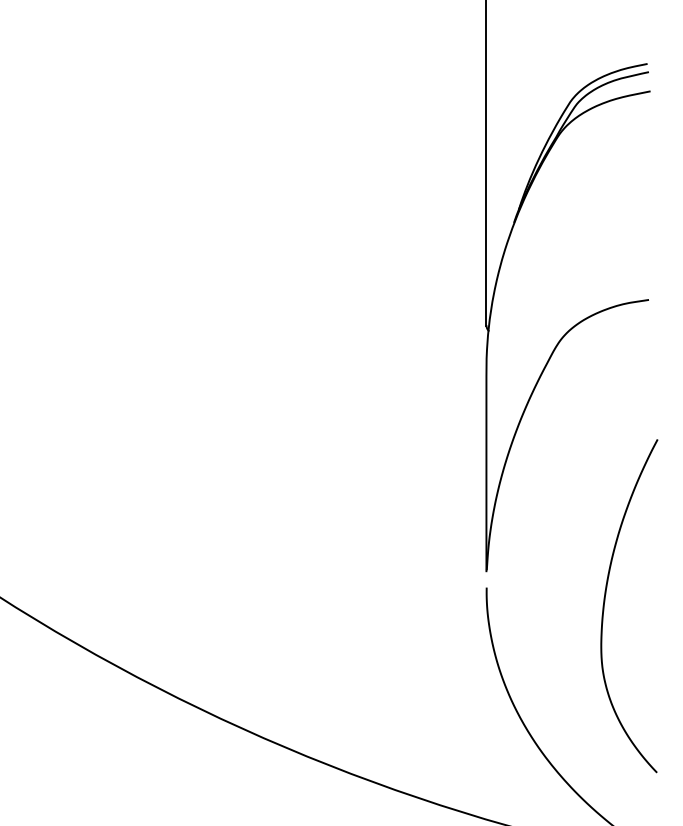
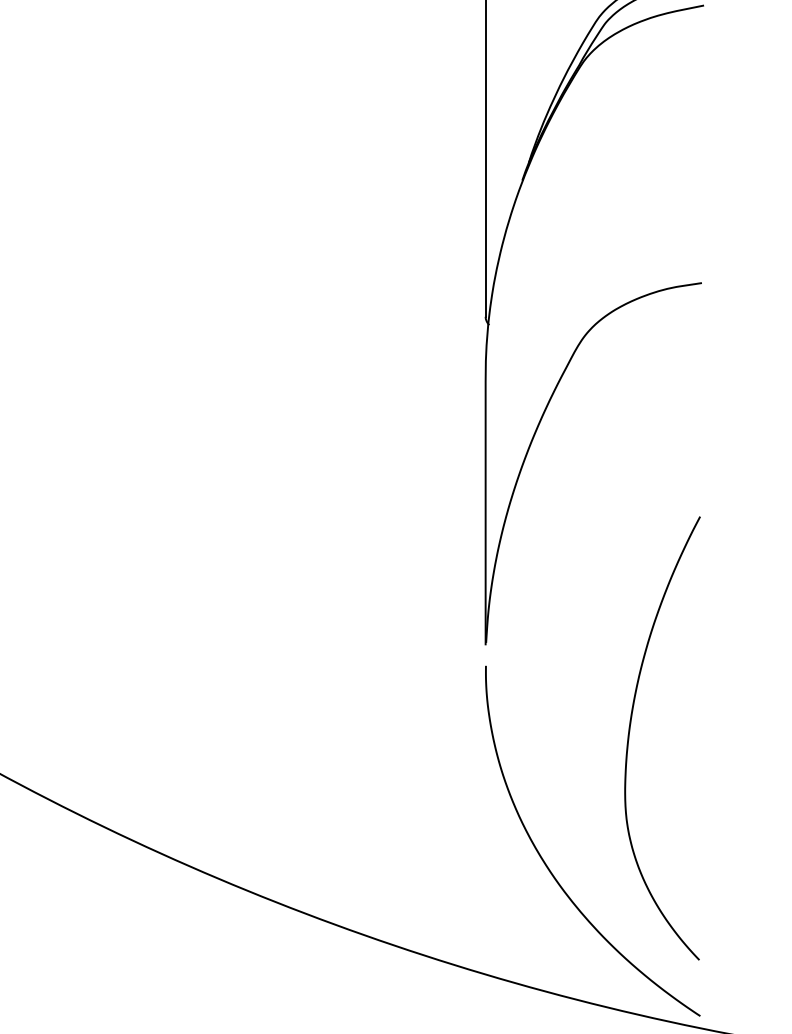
curve: (605, 601) -> (630, 732), moved

